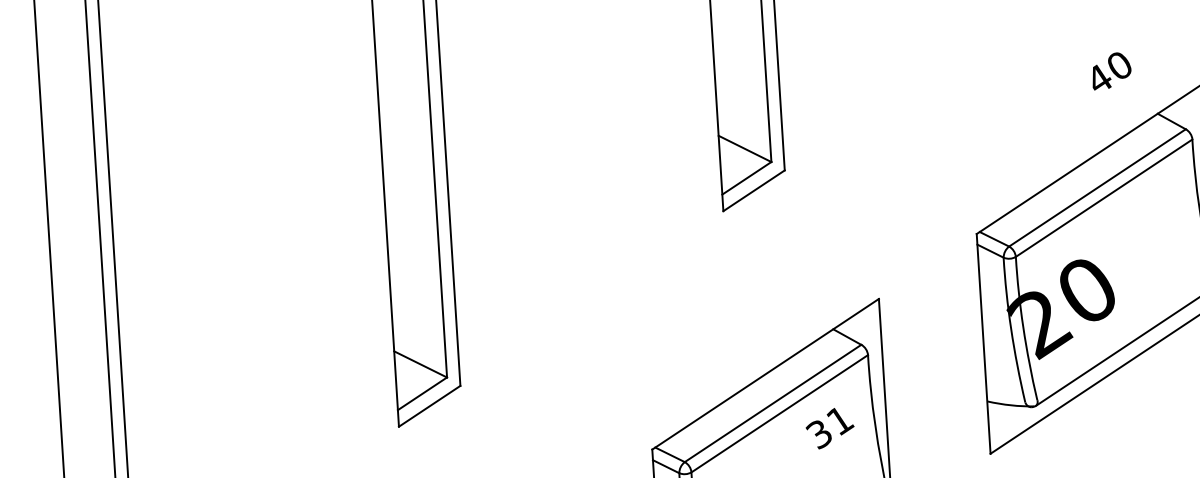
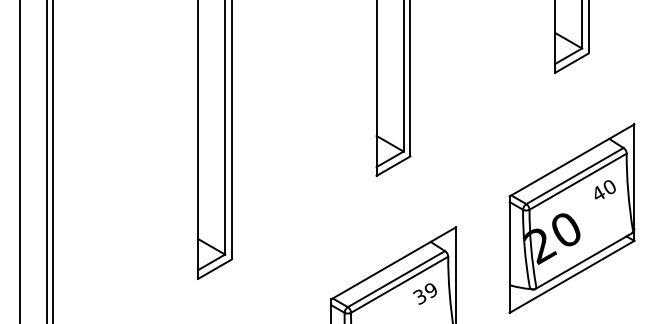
text: (1110, 70) -> (604, 189), moved
text: (840, 420) -> (431, 290), 31 -> 39

